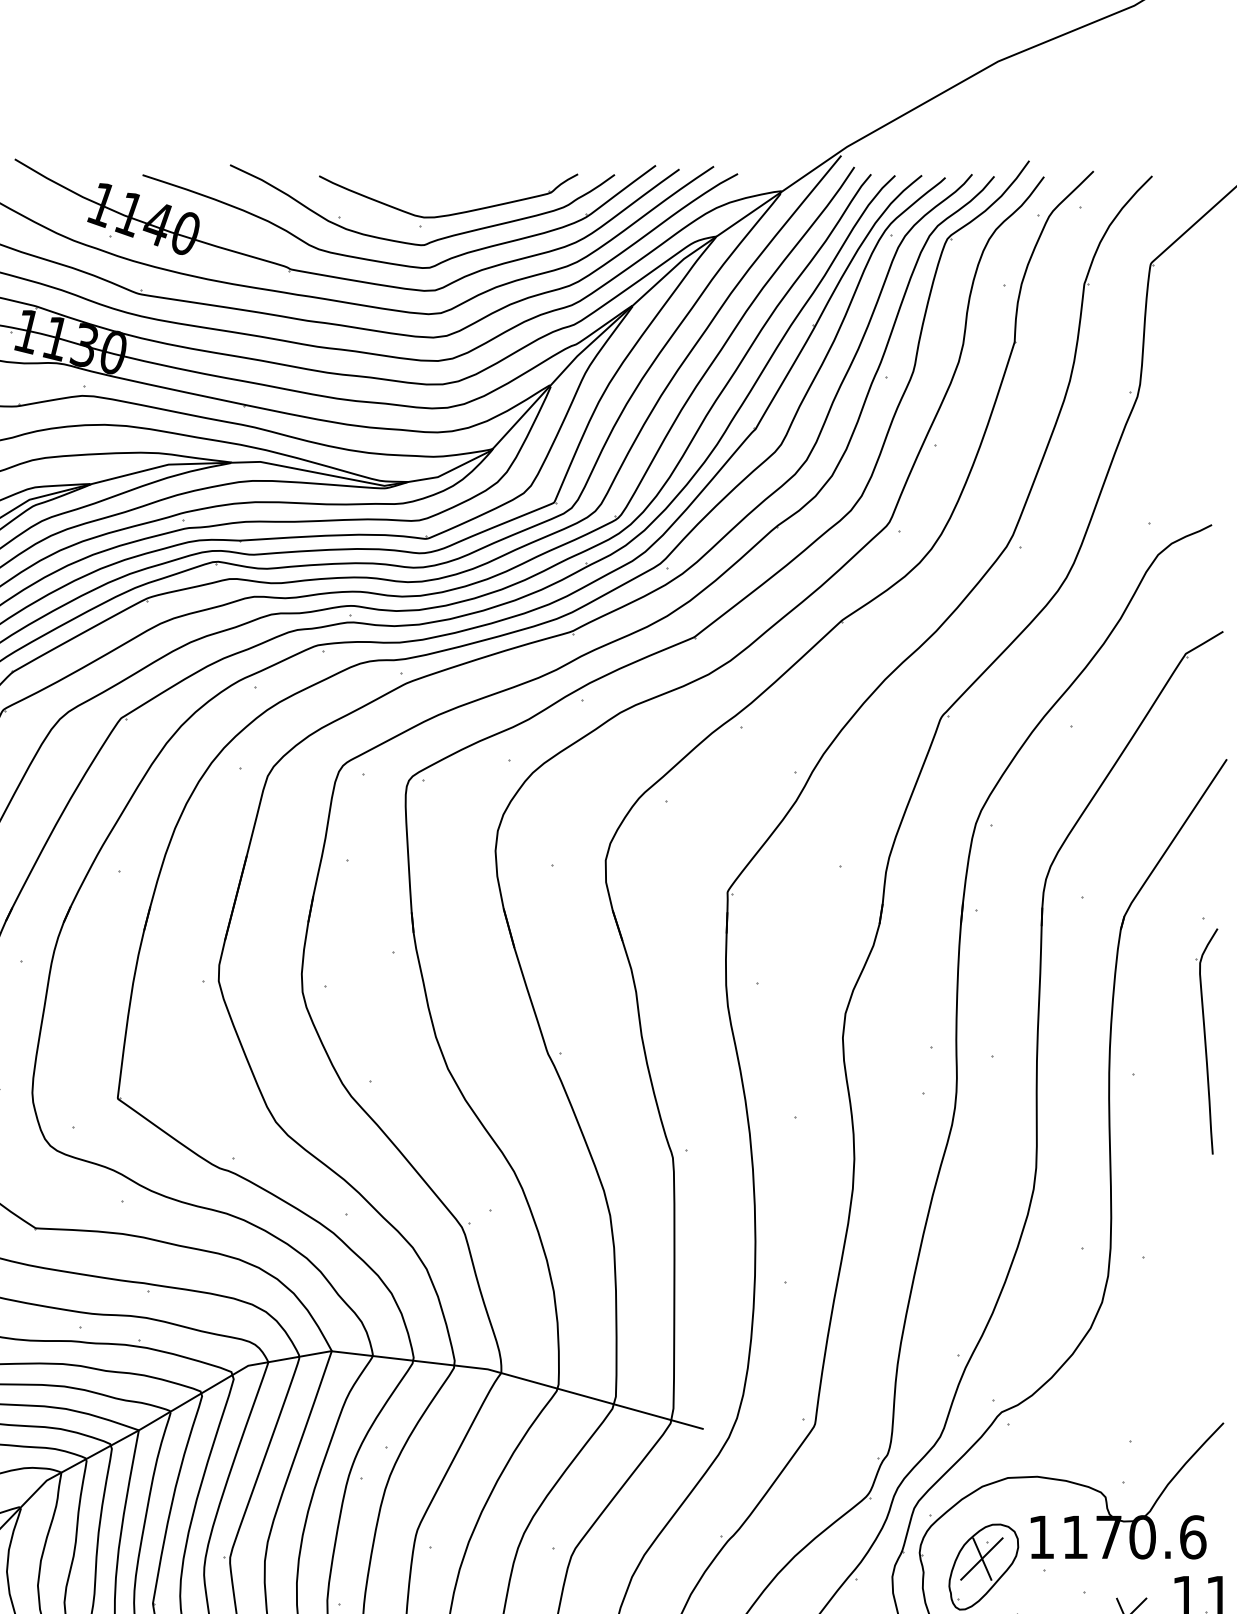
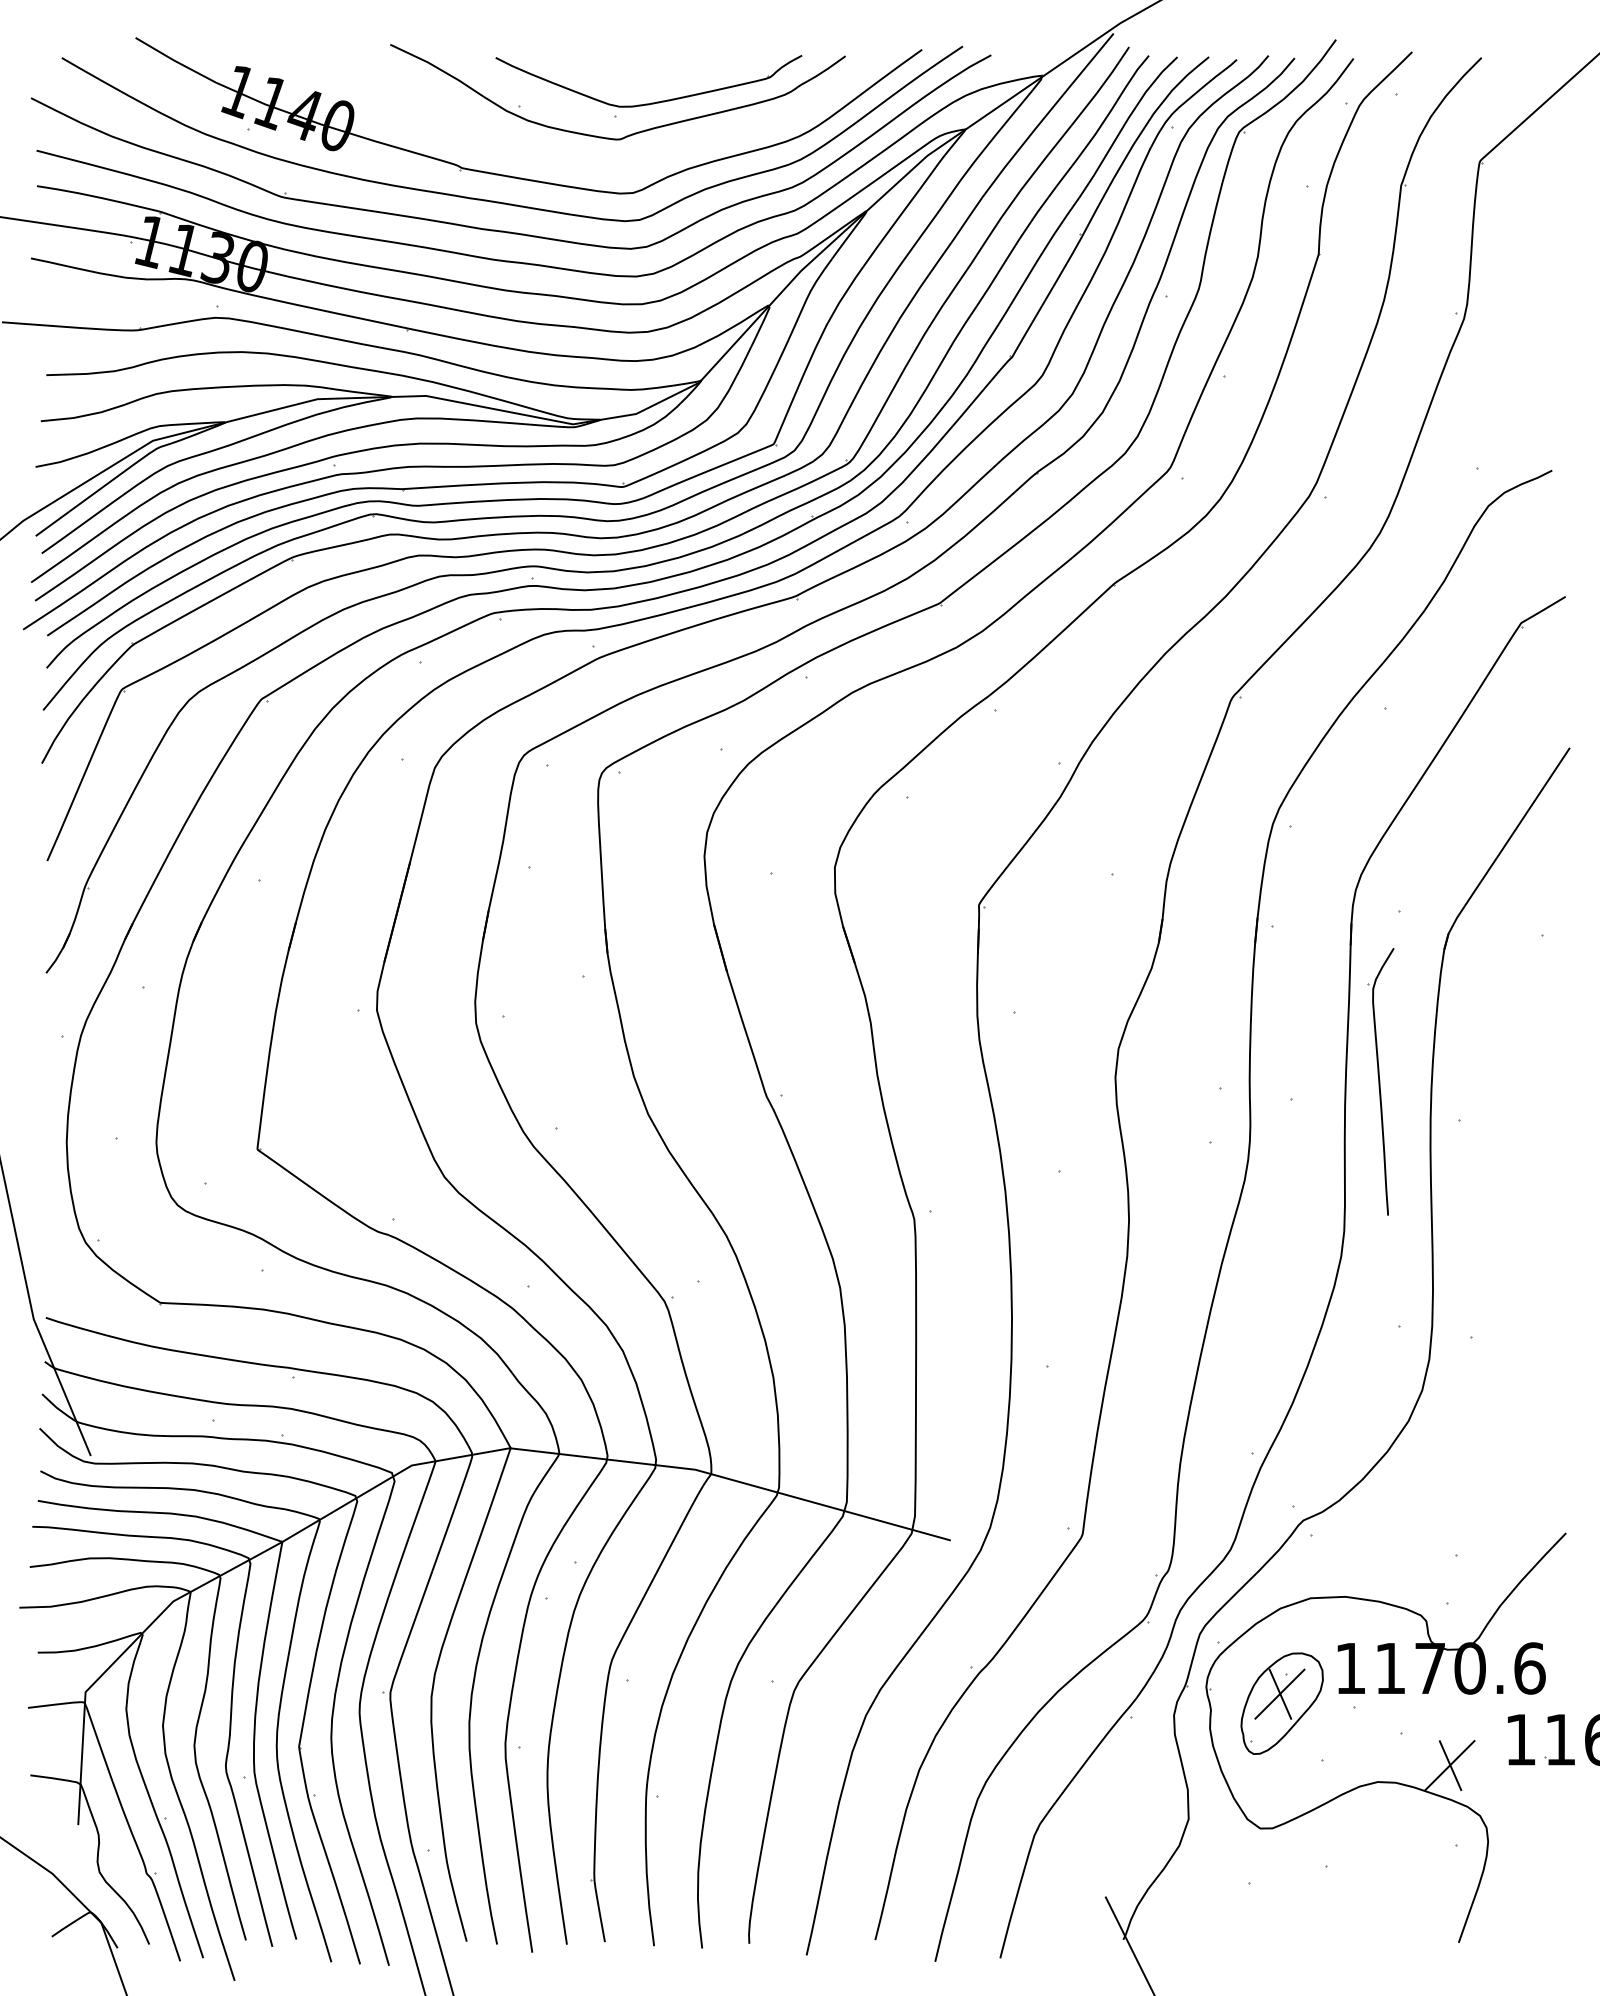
part: (392, 262) -> (582, 160), removed
part: (1206, 1041) -> (1380, 1081), moved

